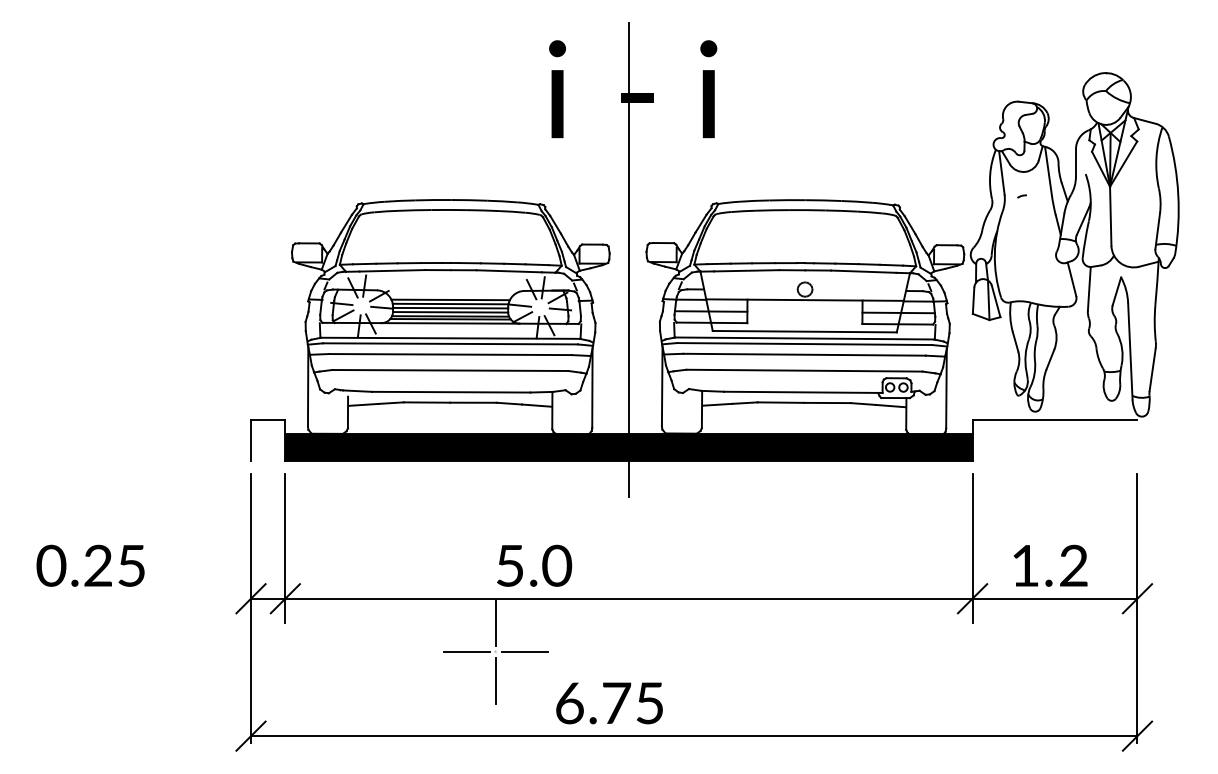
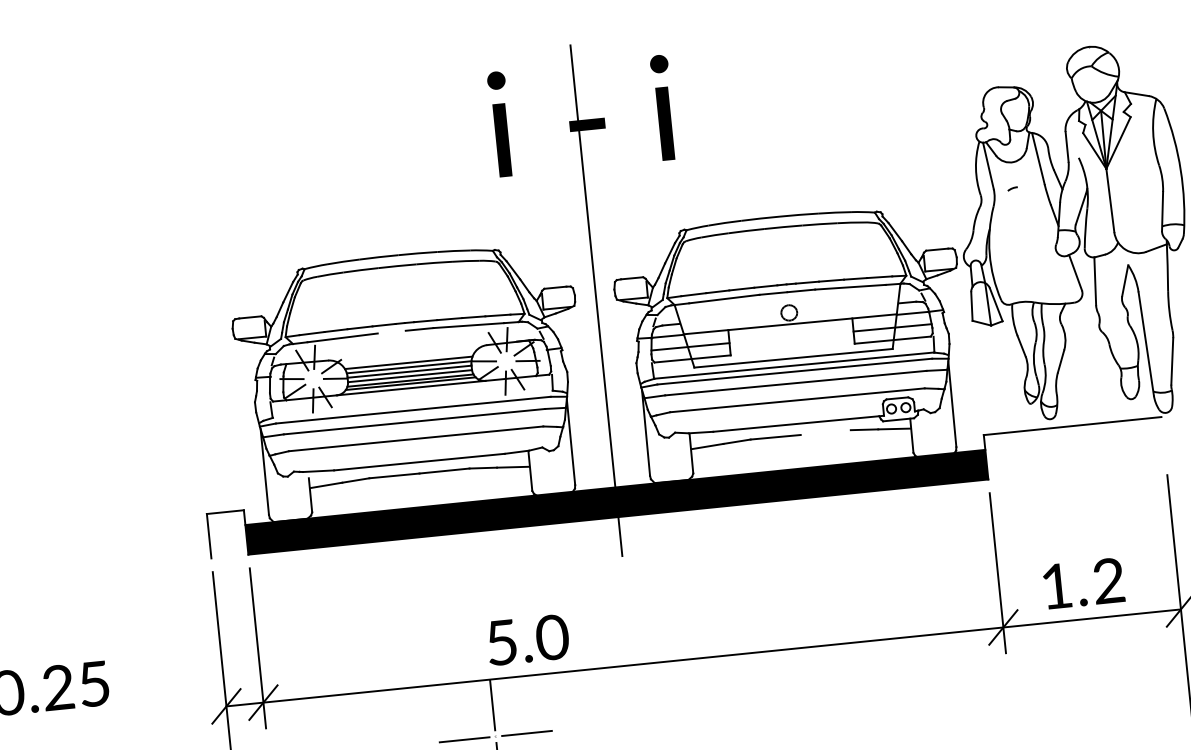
line: (437, 270) -> (391, 332), removed
line: (450, 337) -> (412, 403), removed
line: (827, 402) -> (825, 432), removed

